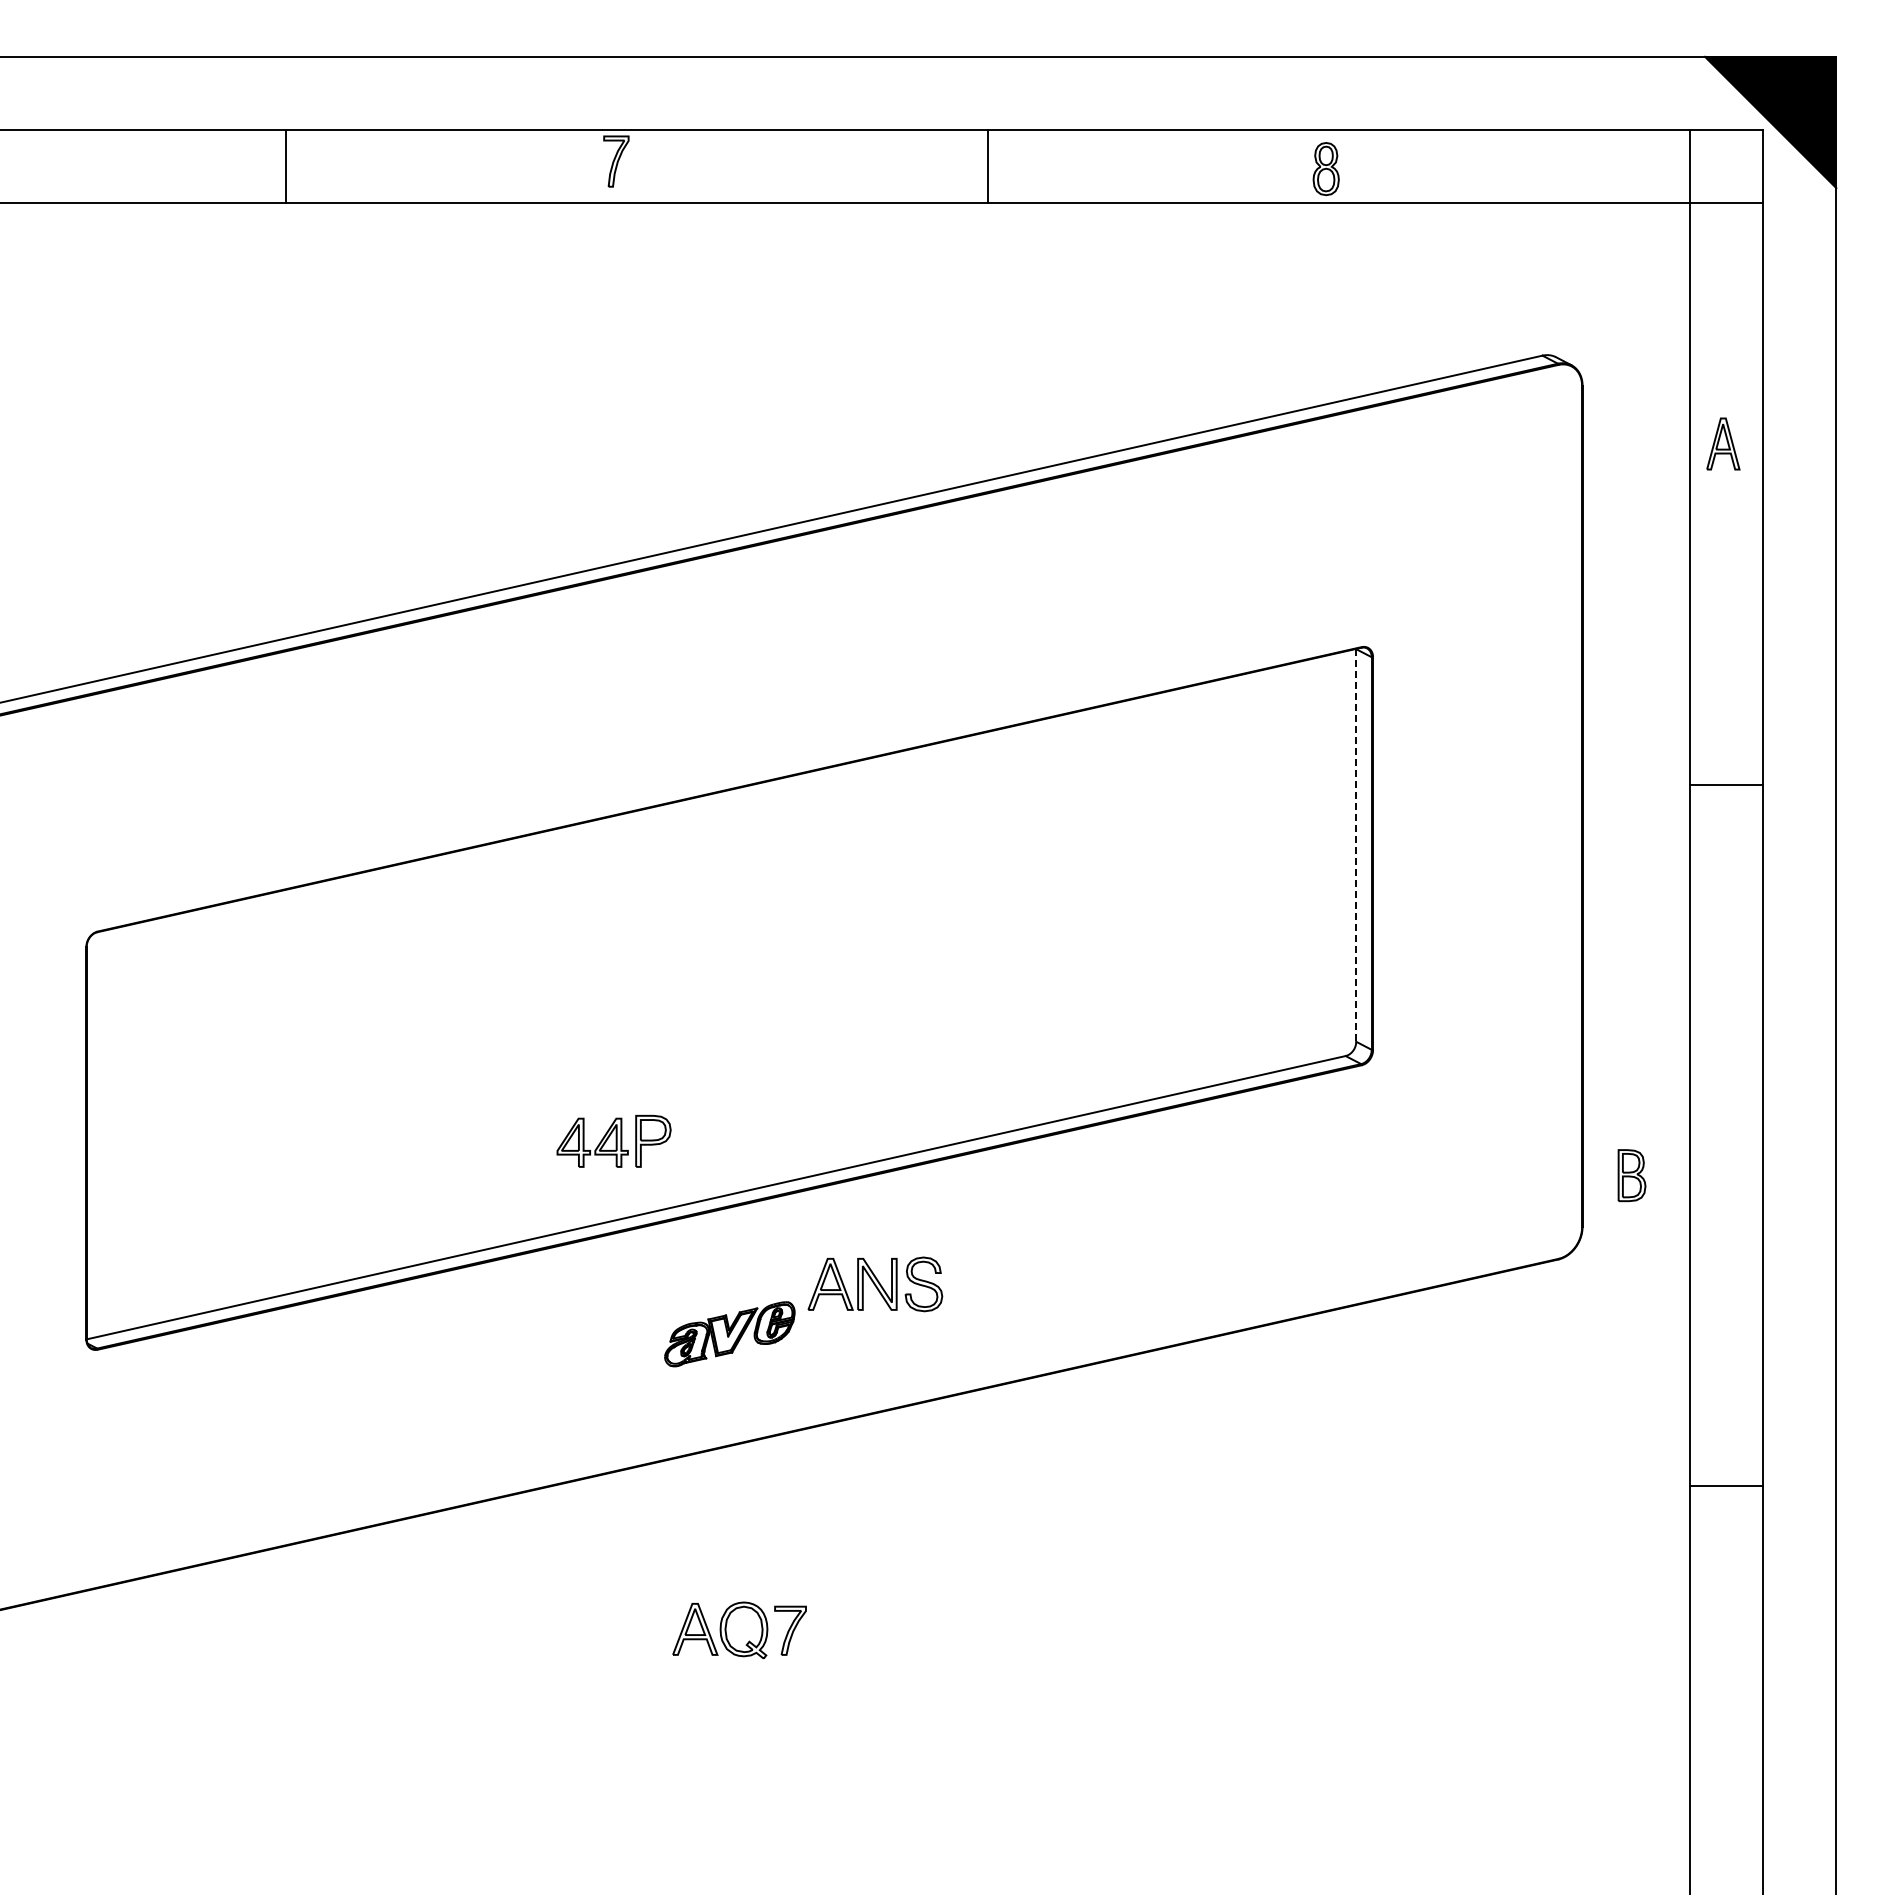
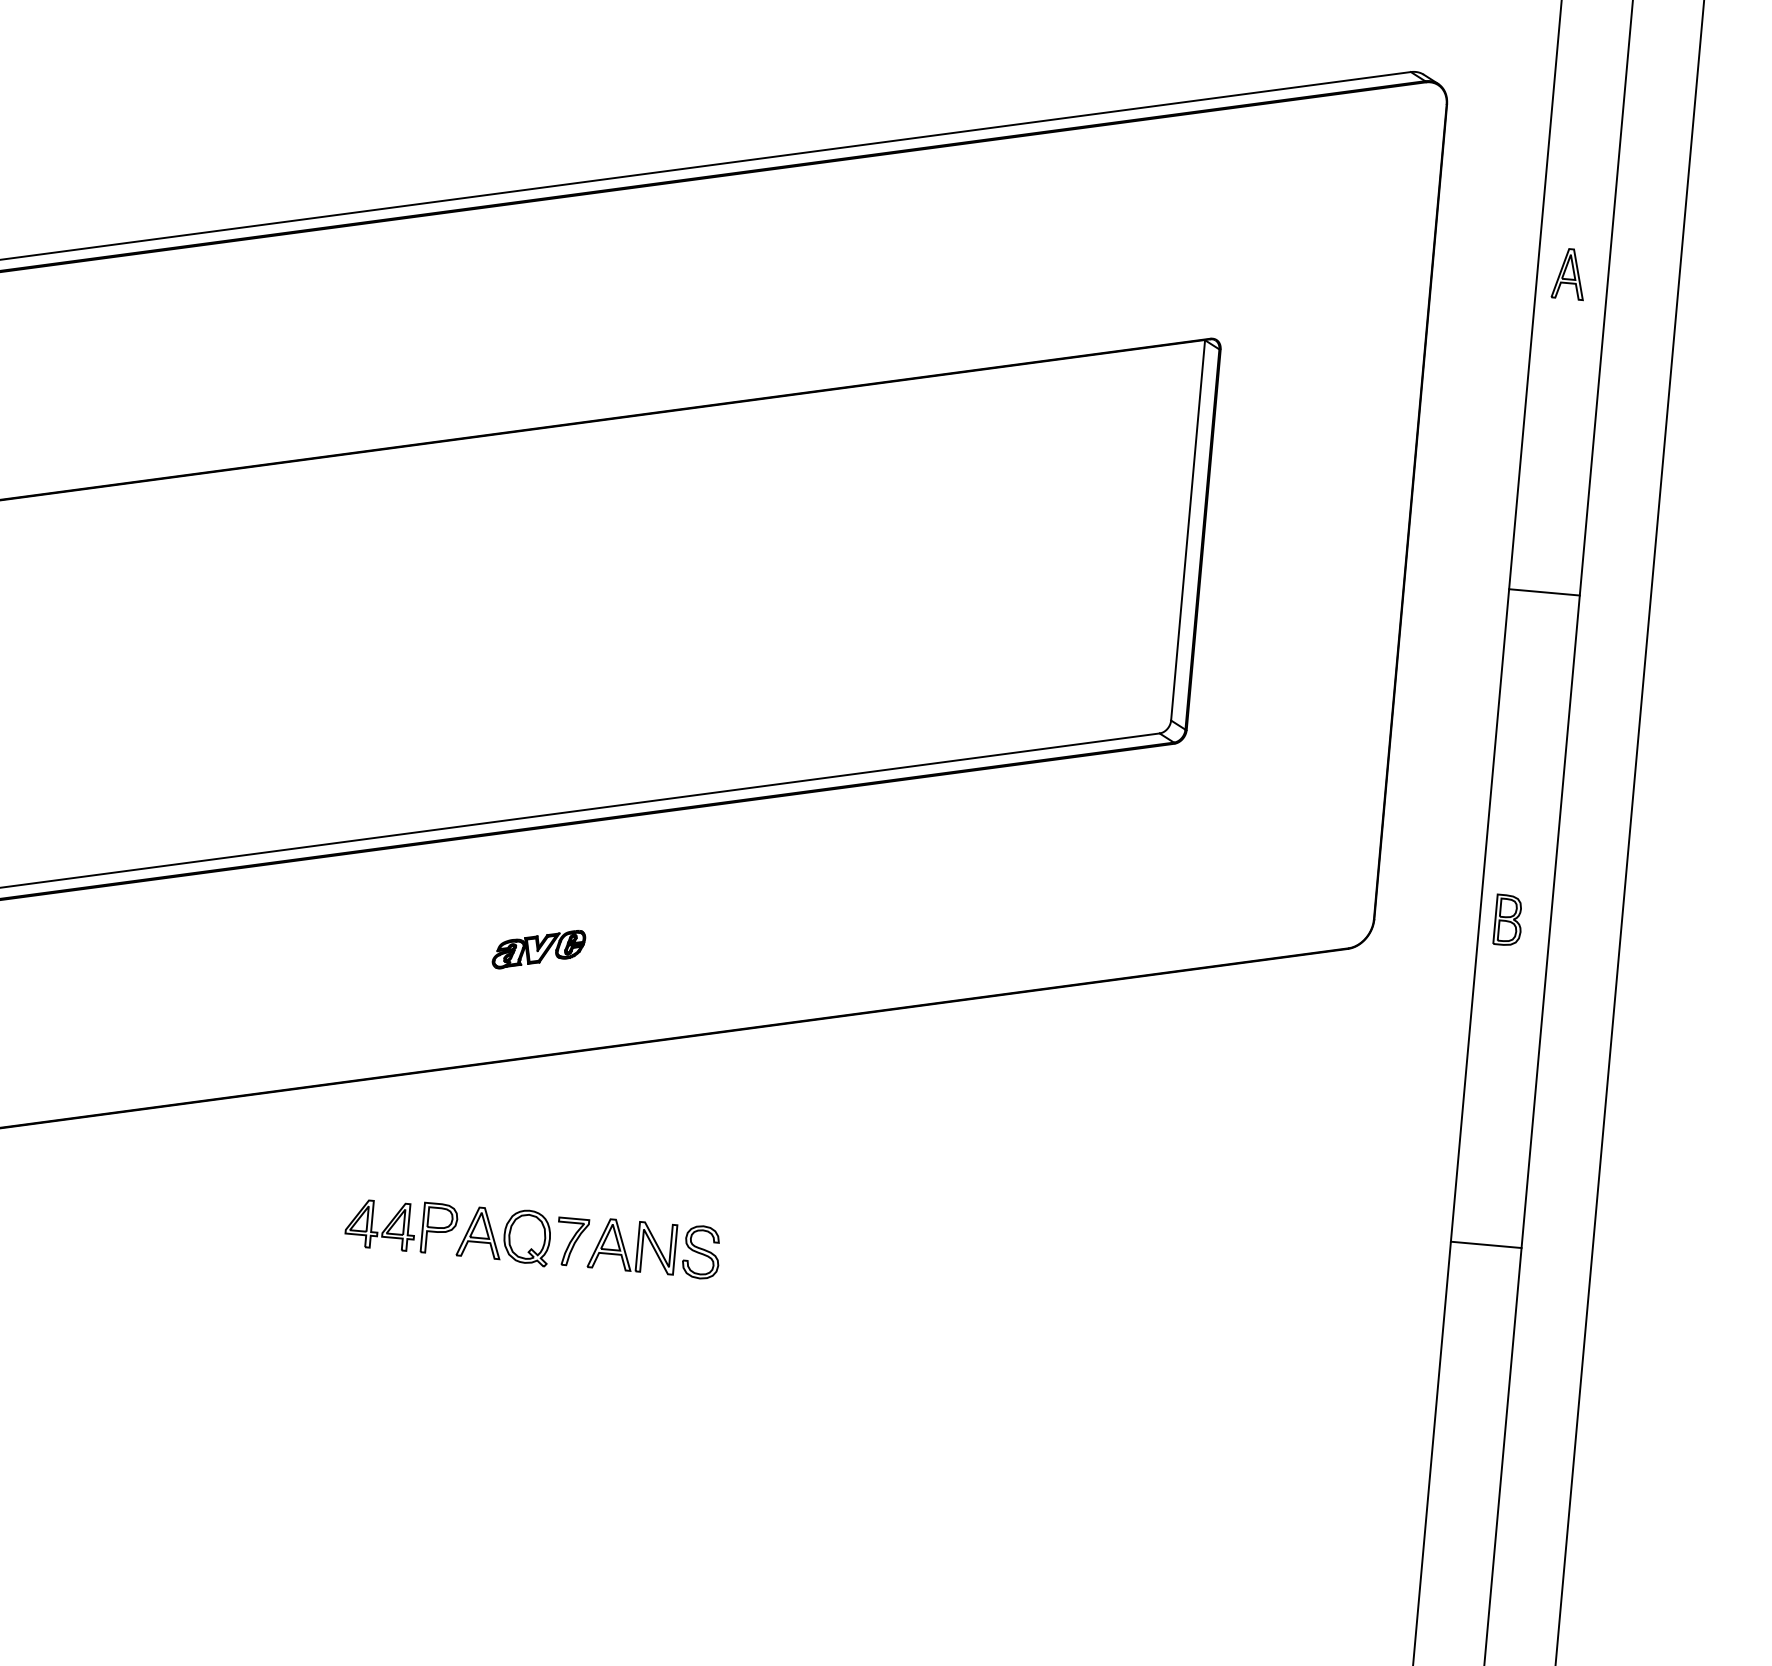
part: (1723, 443) -> (1569, 273), moved
line: (1726, 785) -> (1544, 592), moved
line: (1356, 845) -> (1188, 530), dashed -> solid
part: (613, 1141) -> (400, 1225), moved
part: (1631, 1175) -> (1507, 920), moved
part: (875, 1284) -> (654, 1248), moved
part: (729, 1333) -> (538, 948), size x0.71
line: (1726, 1486) -> (1485, 1245), moved

